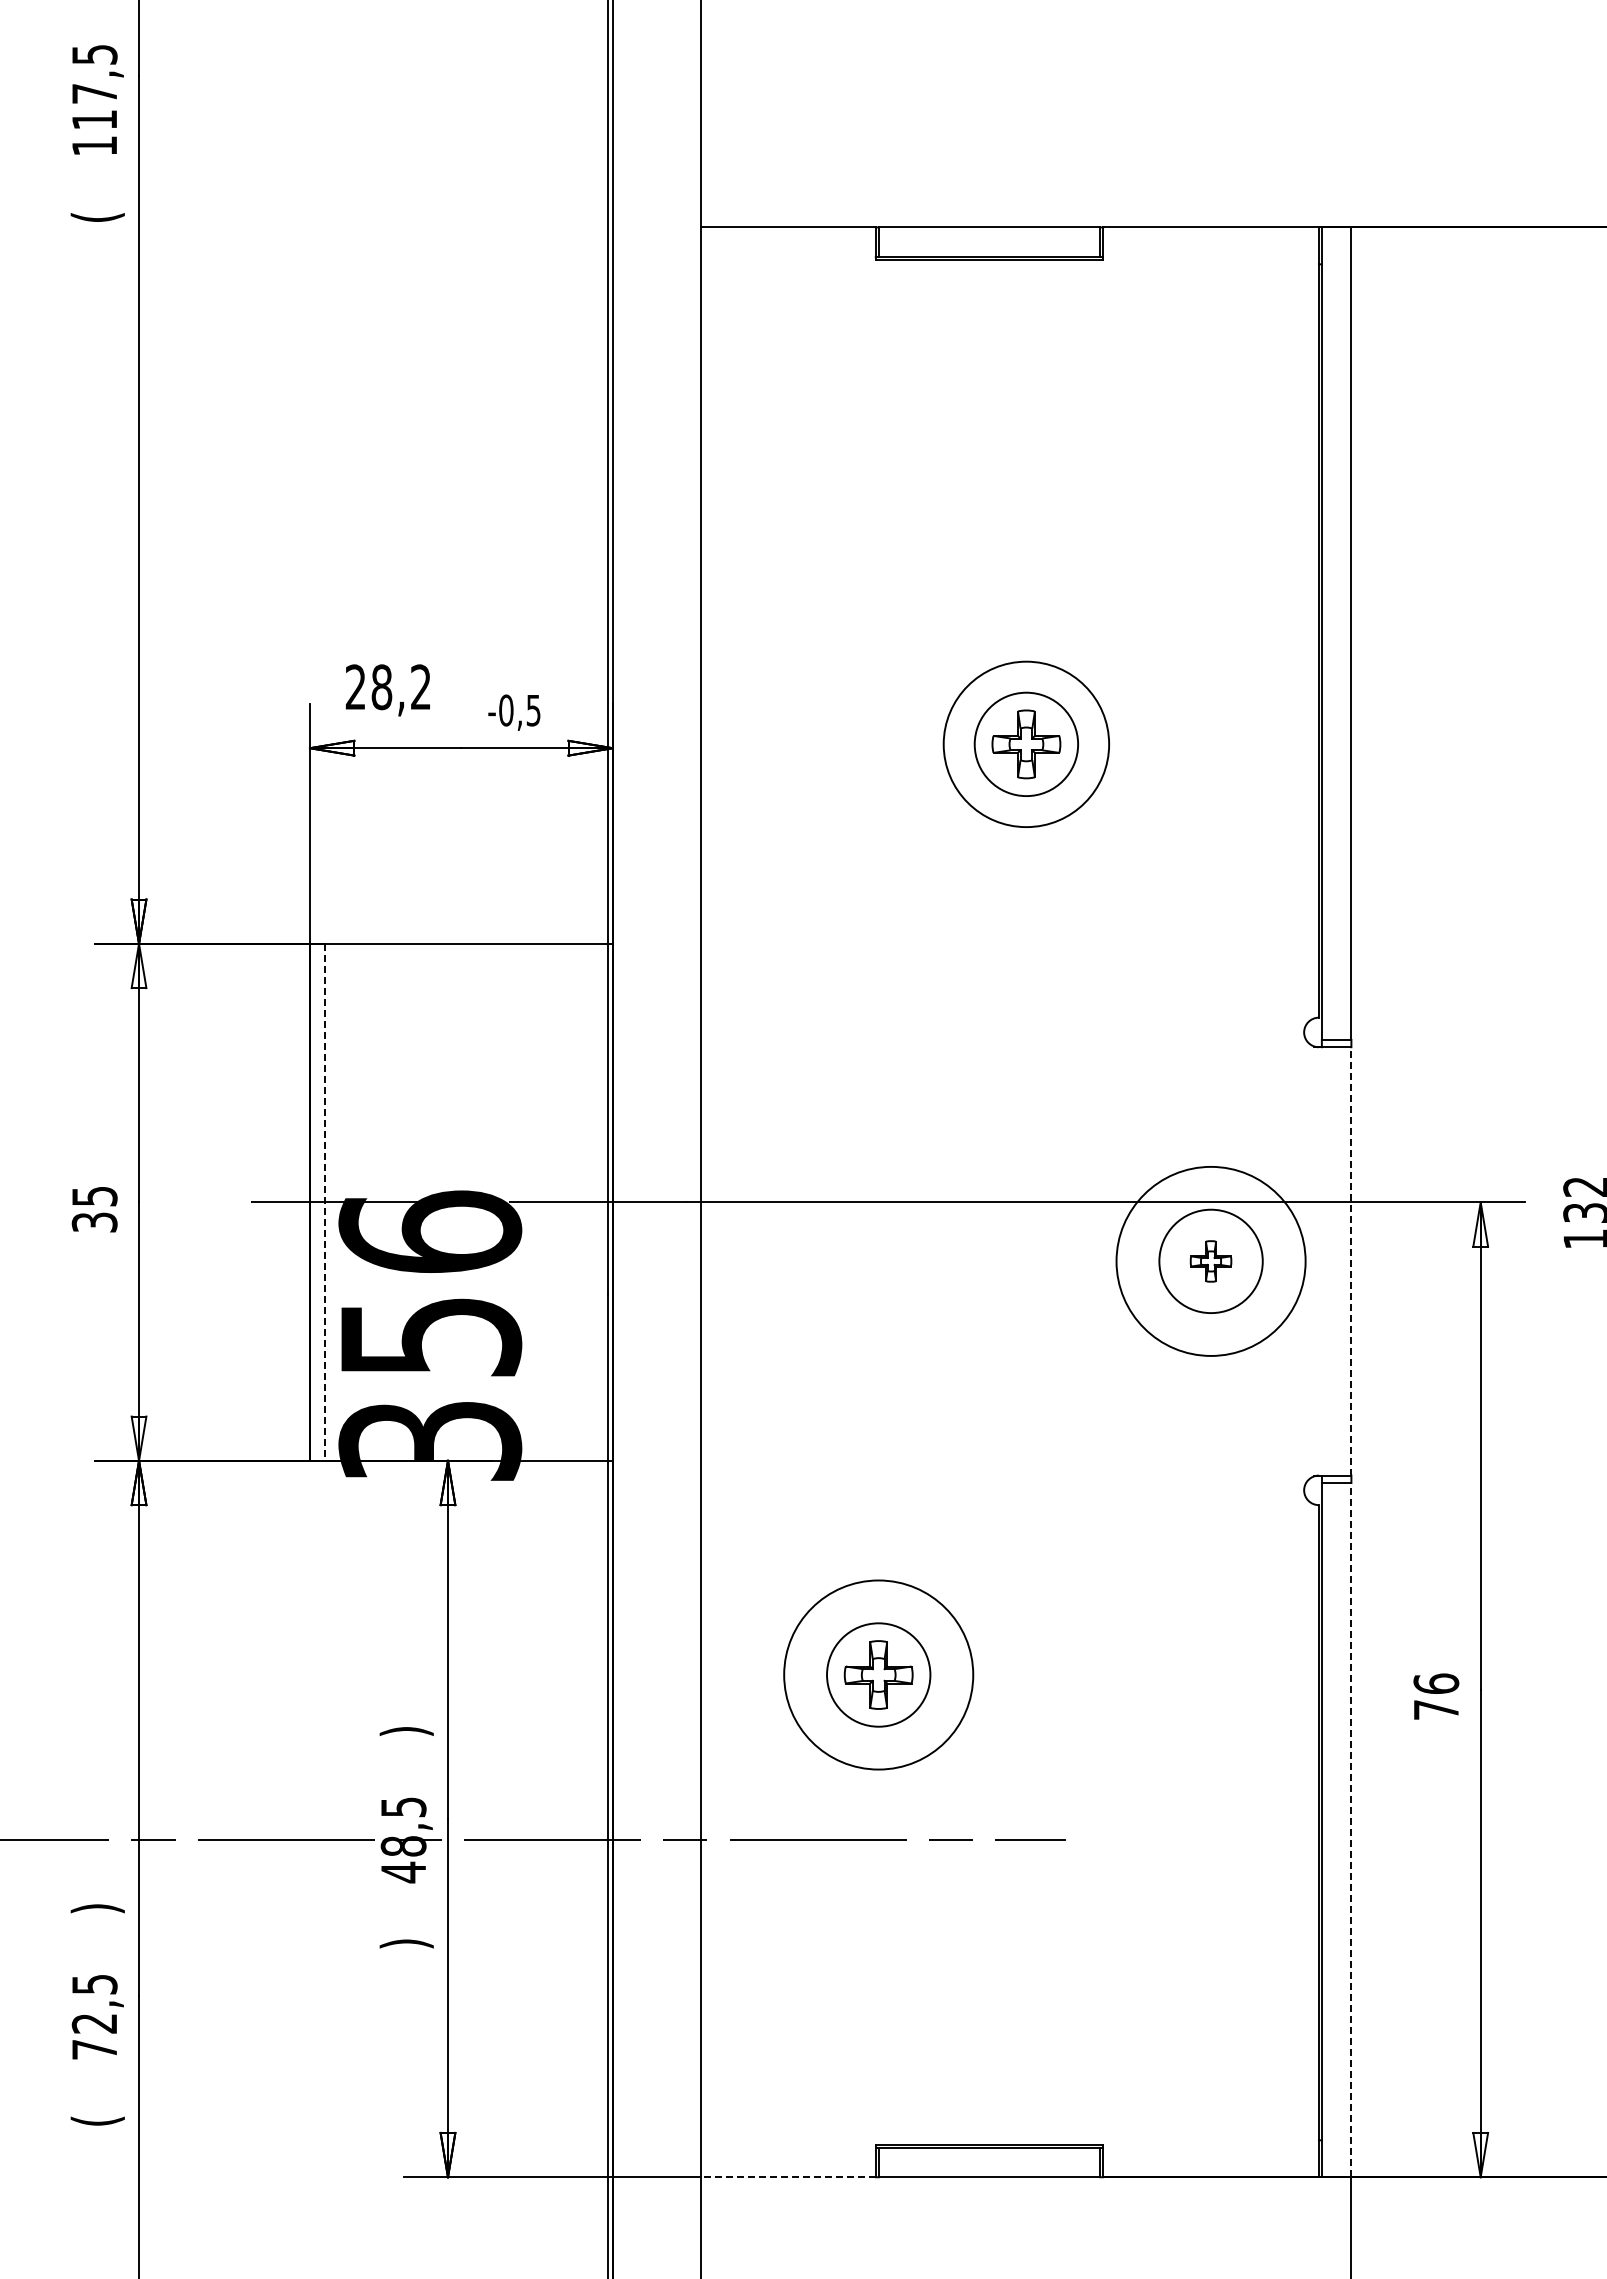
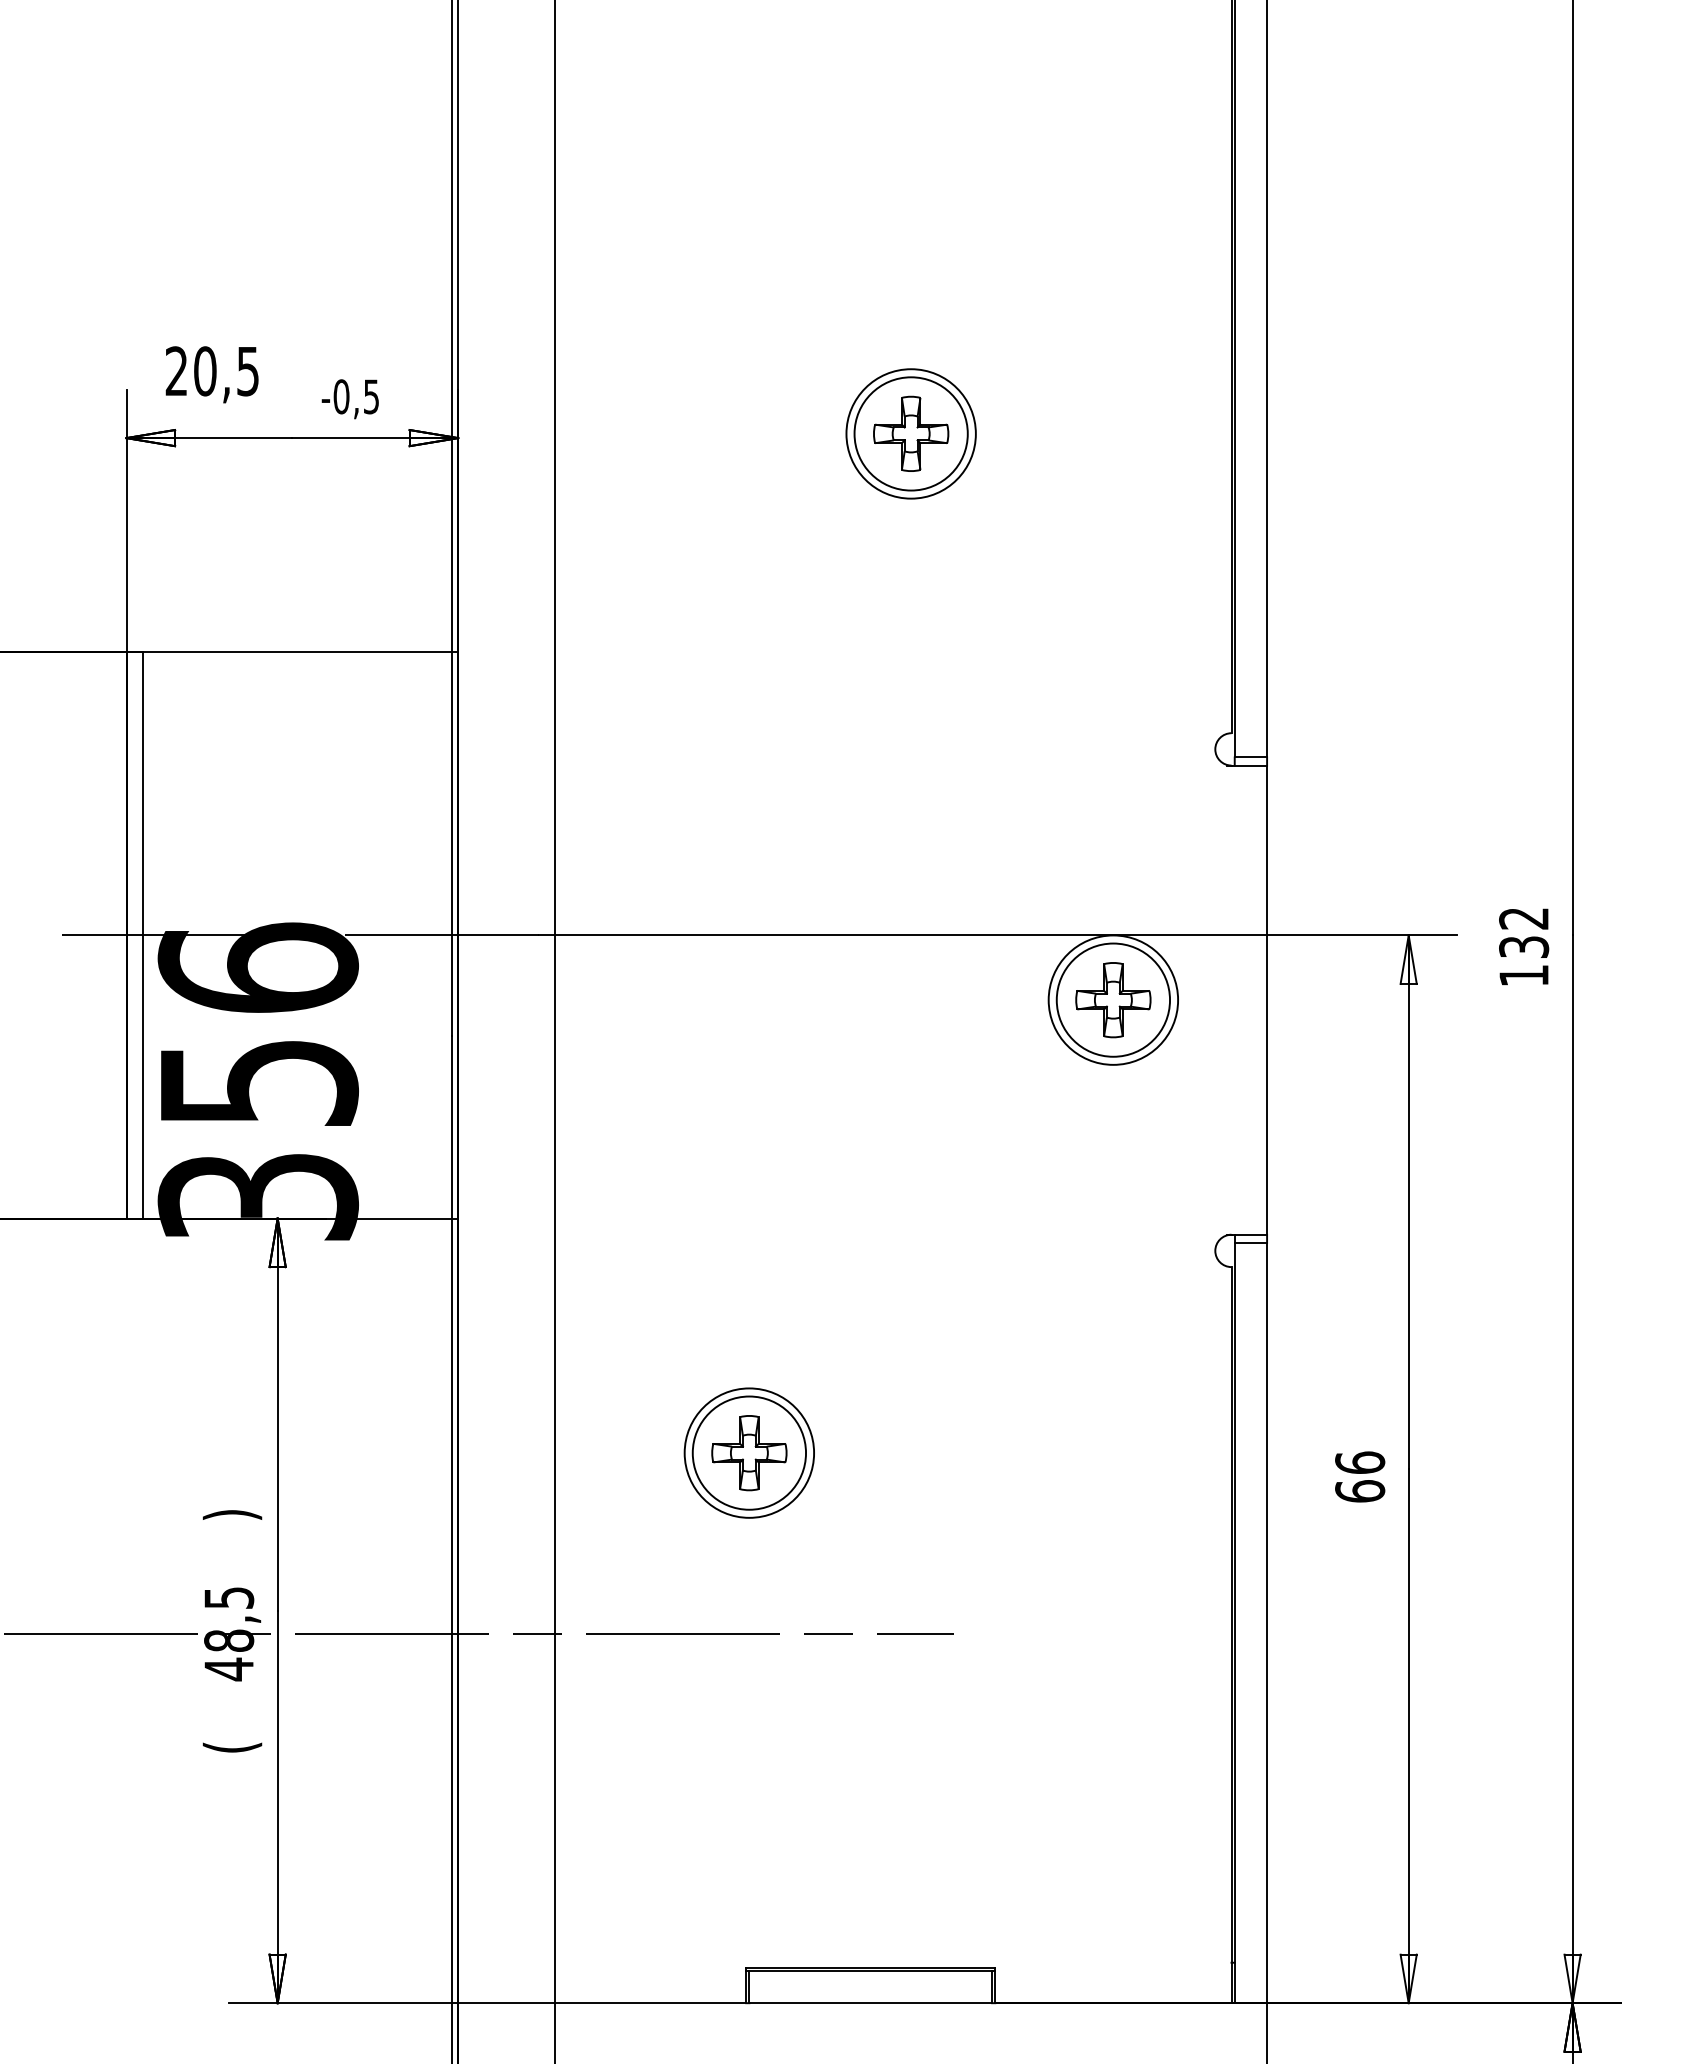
text: (400, 687) -> (225, 371), 28,2 -> 20,5
circle: (1026, 744) -> (911, 434), size x0.71
line: (324, 1202) -> (142, 935), dashed -> solid
line: (1351, 1260) -> (1267, 999), dashed -> solid
circle: (1210, 1261) -> (1112, 1000), size x0.62
part: (1210, 1261) -> (1112, 1000), size x1.67
circle: (878, 1674) -> (749, 1452), size x0.62
text: (1436, 1709) -> (1360, 1490), 76 -> 66
line: (1351, 1829) -> (1267, 1622), dashed -> solid
text: (406, 1943) -> (232, 1747), ) -> (
line: (788, 2177) -> (650, 2003), dashed -> solid

